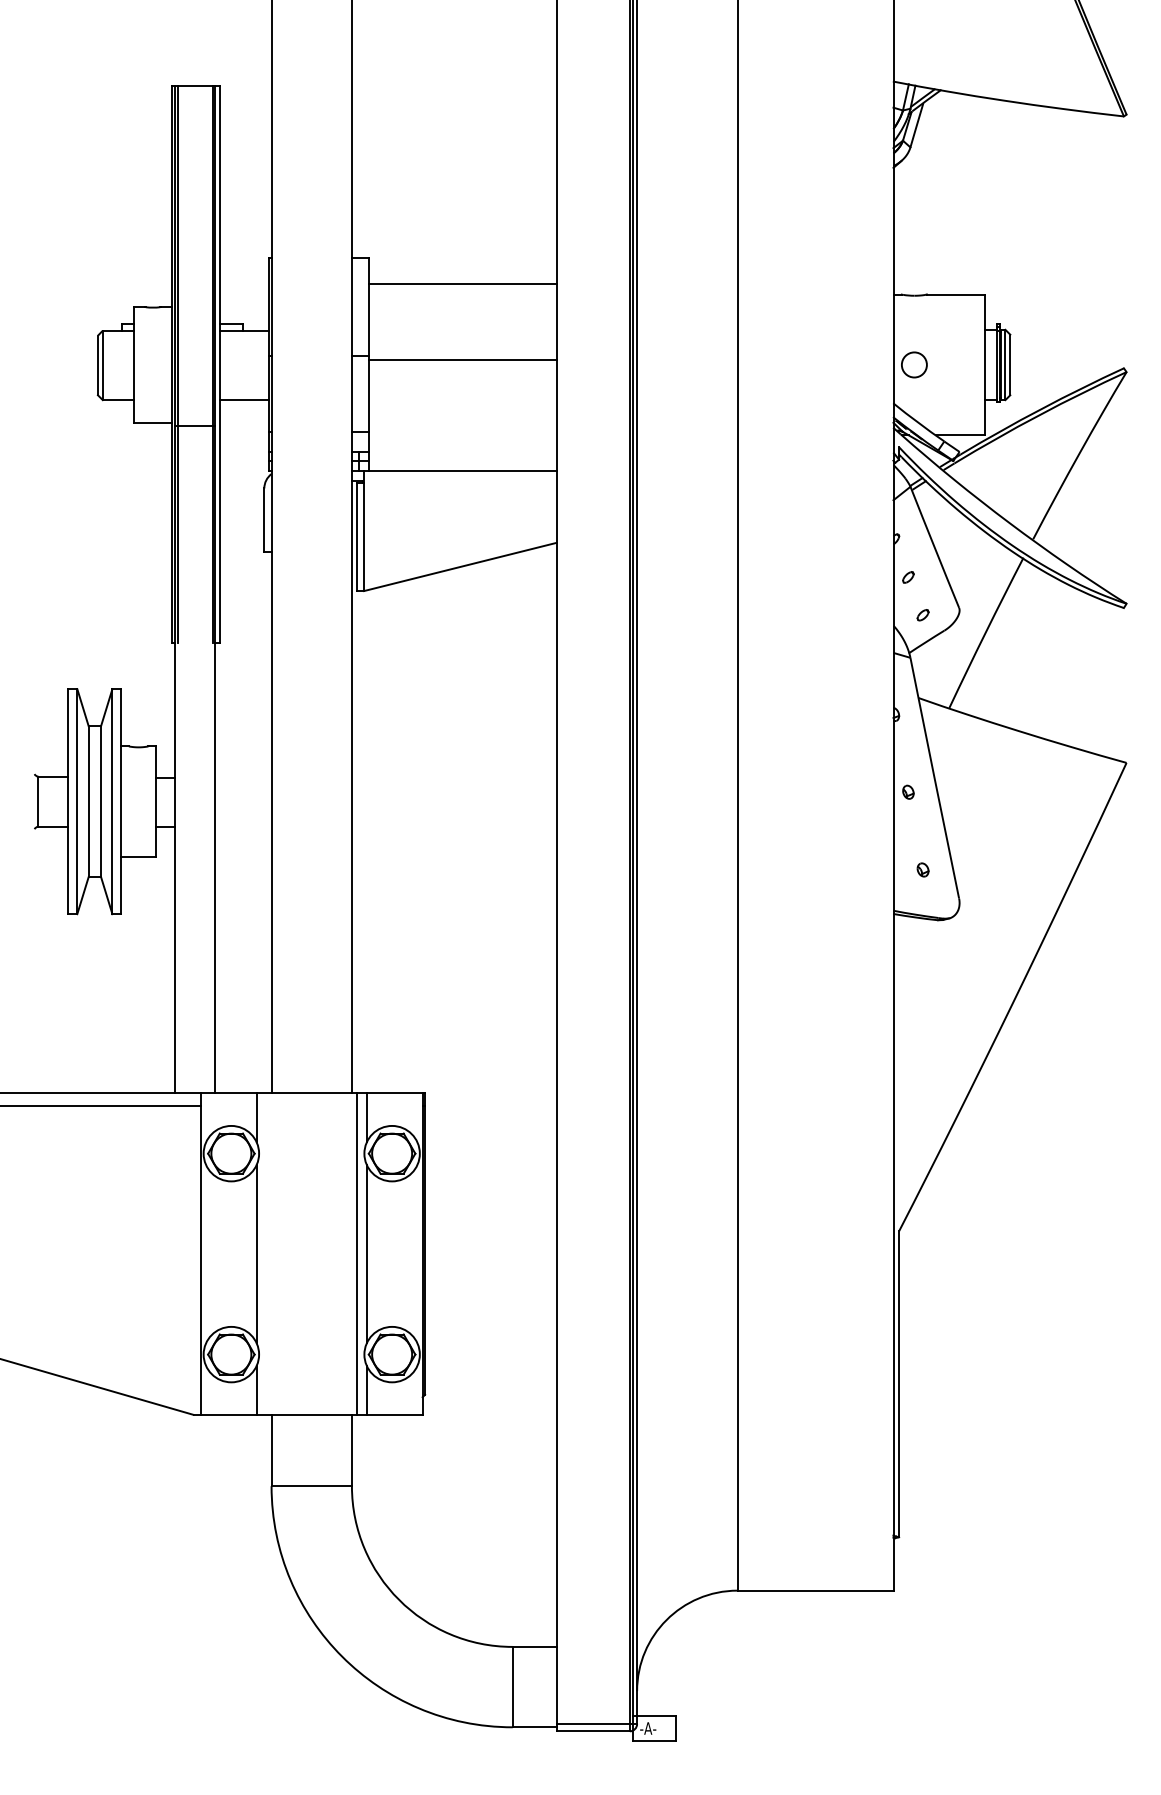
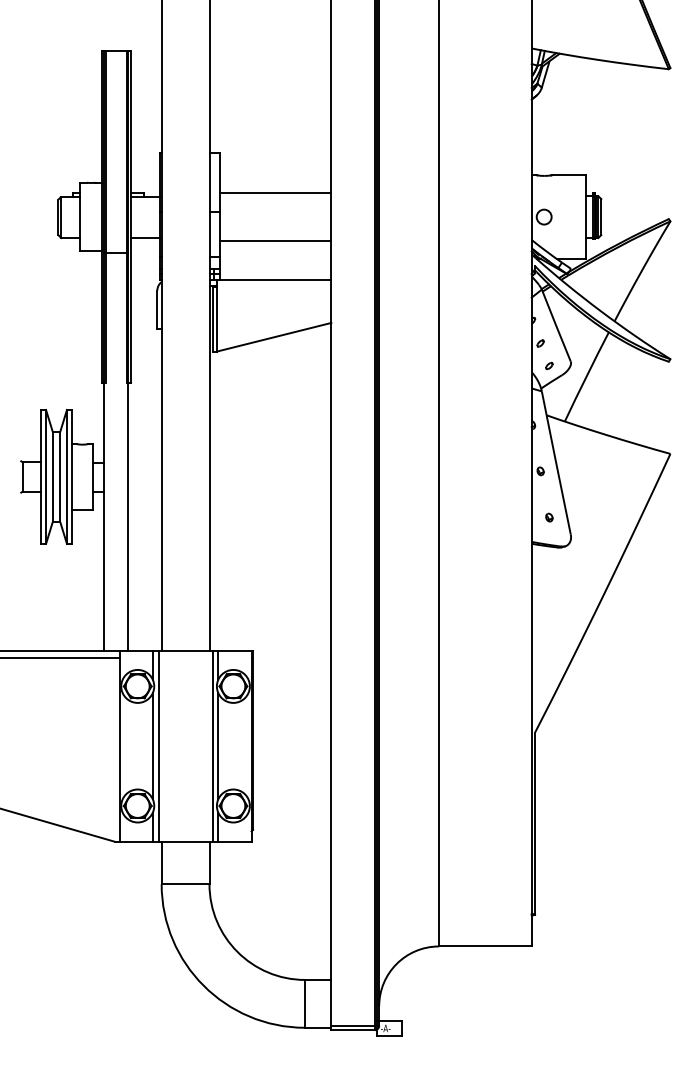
line: (462, 284) -> (275, 193), moved
line: (462, 360) -> (275, 241), moved
line: (266, 1252) -> (158, 745), added

